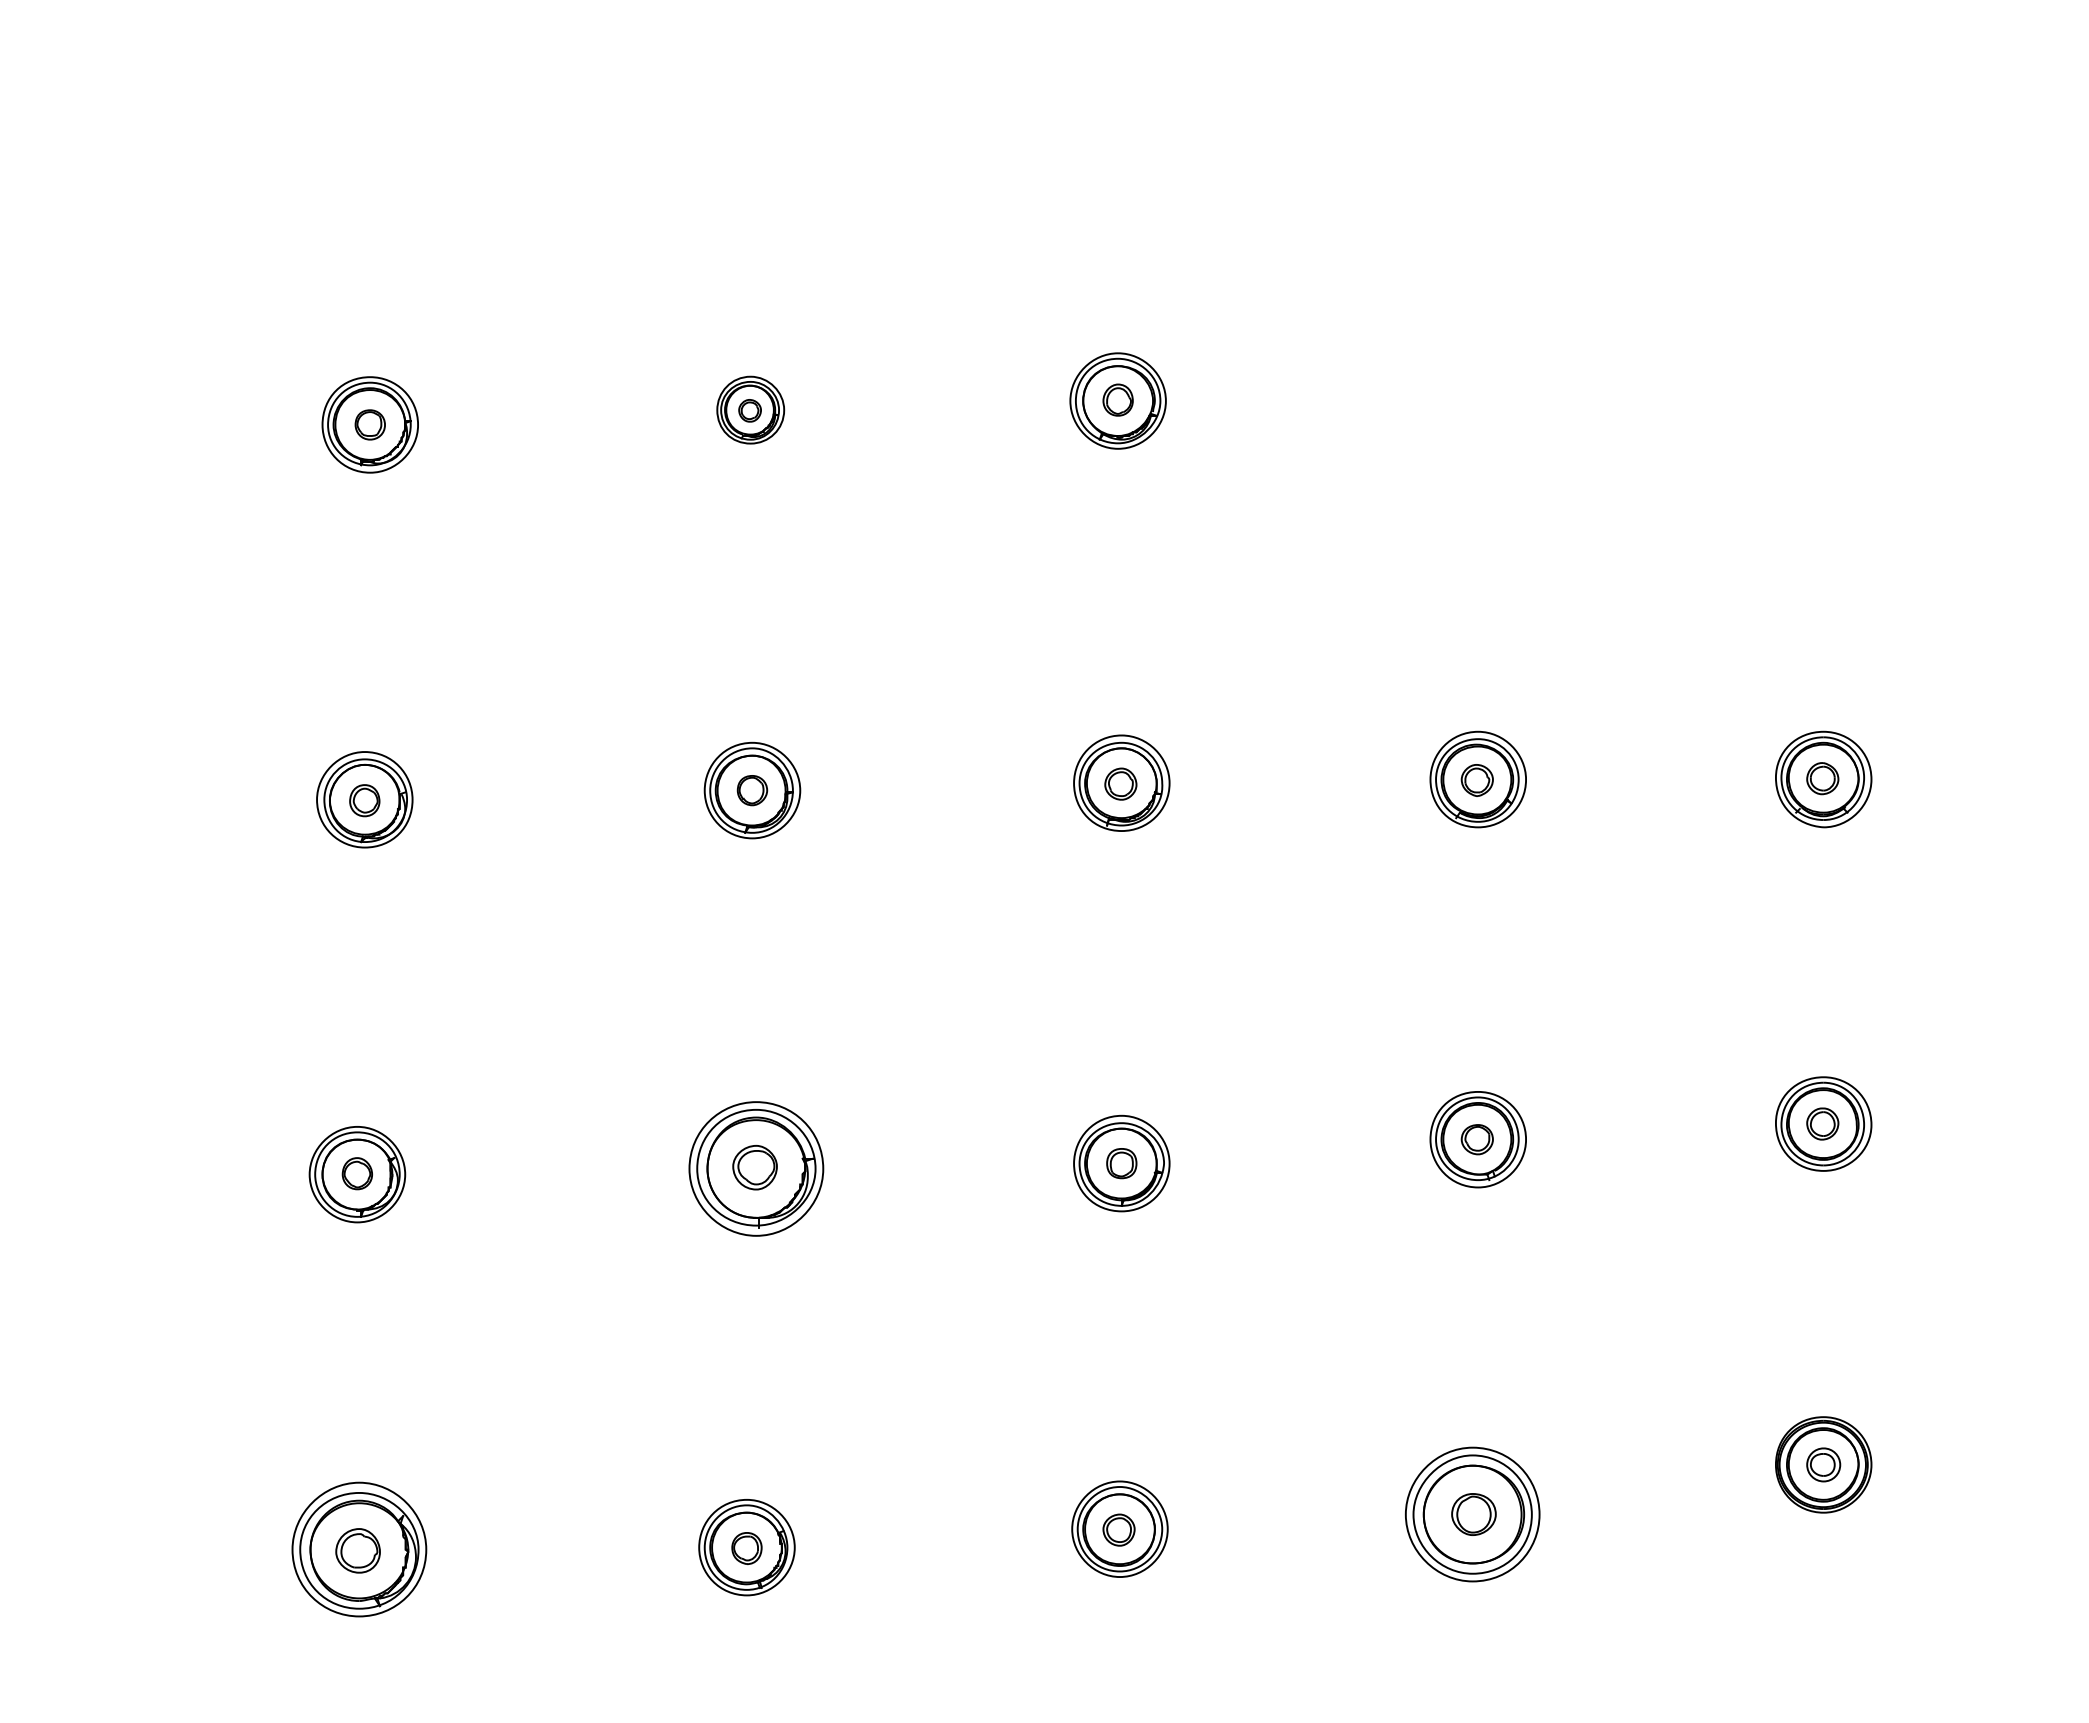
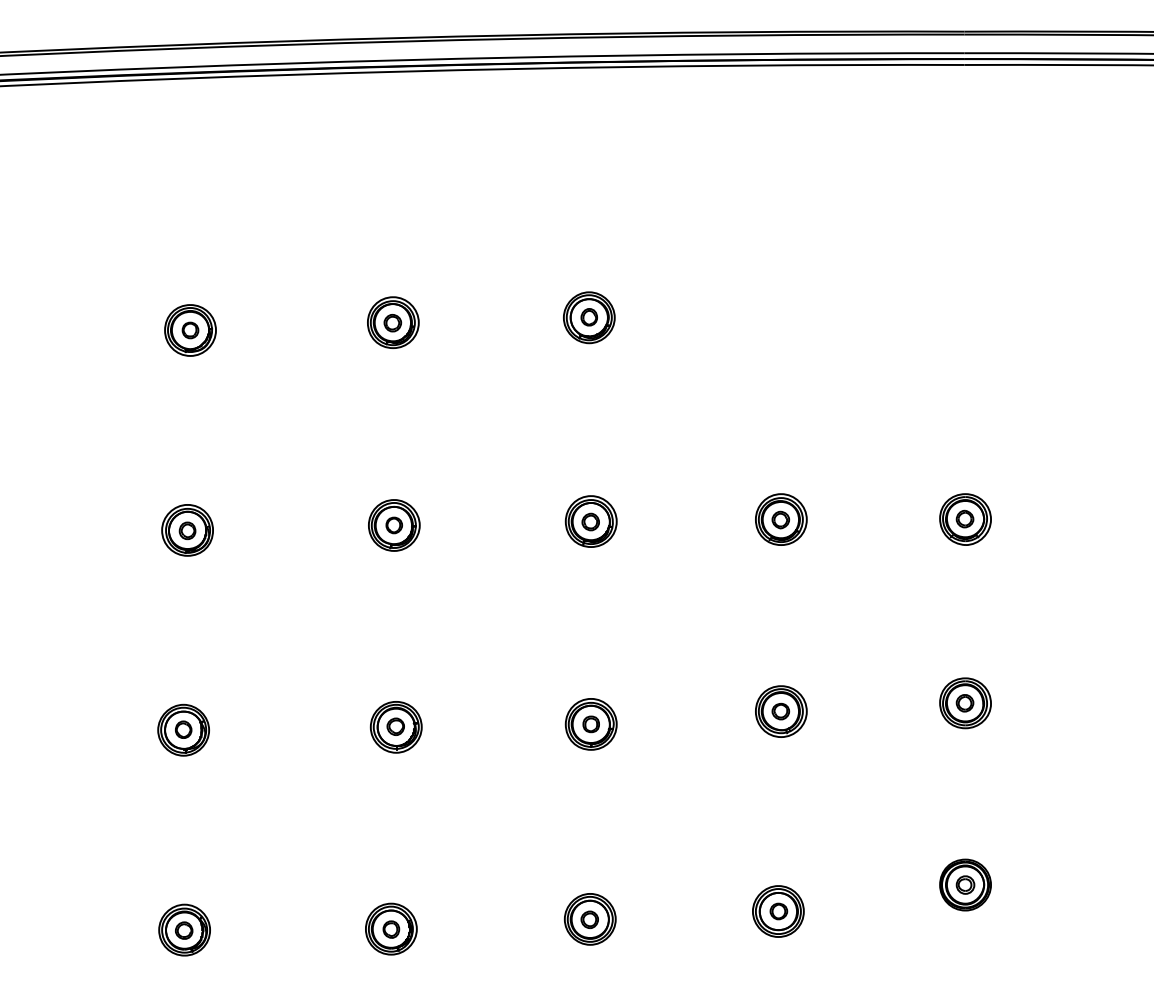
part: (750, 409) -> (393, 322), size x1.43
part: (754, 1169) -> (395, 727), size x0.71
part: (1472, 1514) -> (778, 911), size x0.71
part: (359, 1548) -> (184, 929), size x0.71

